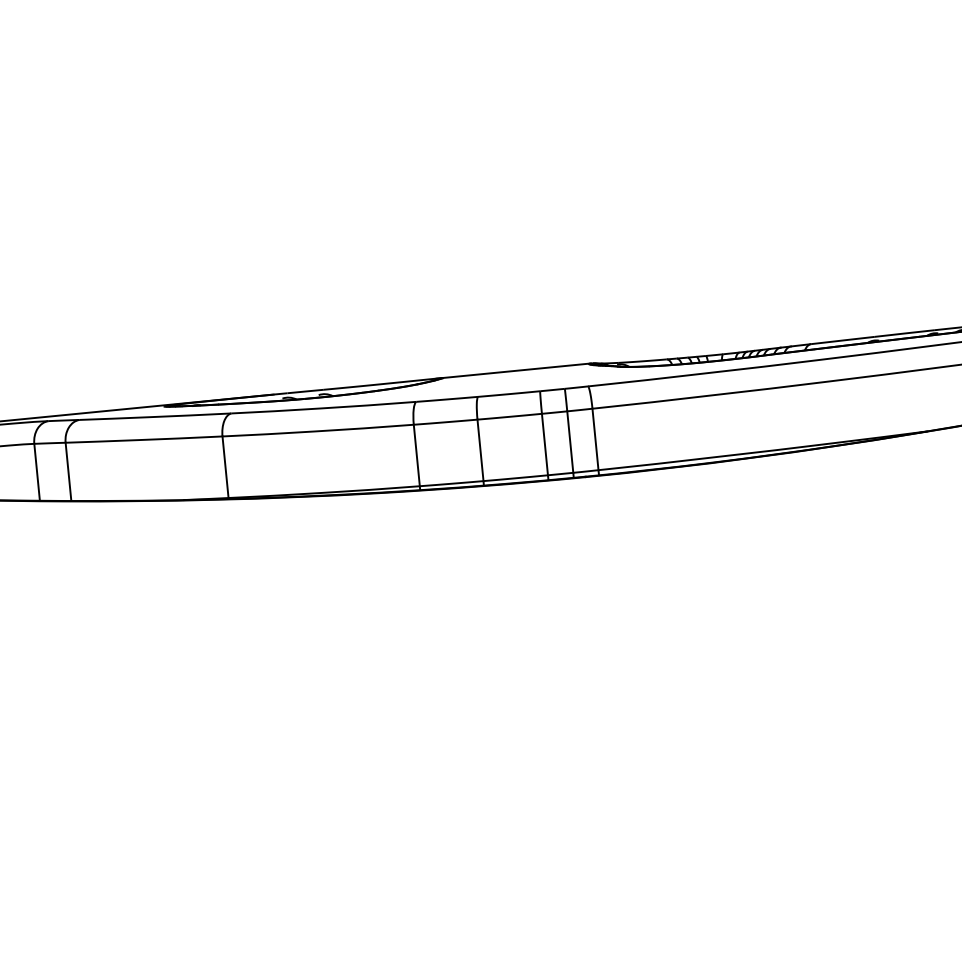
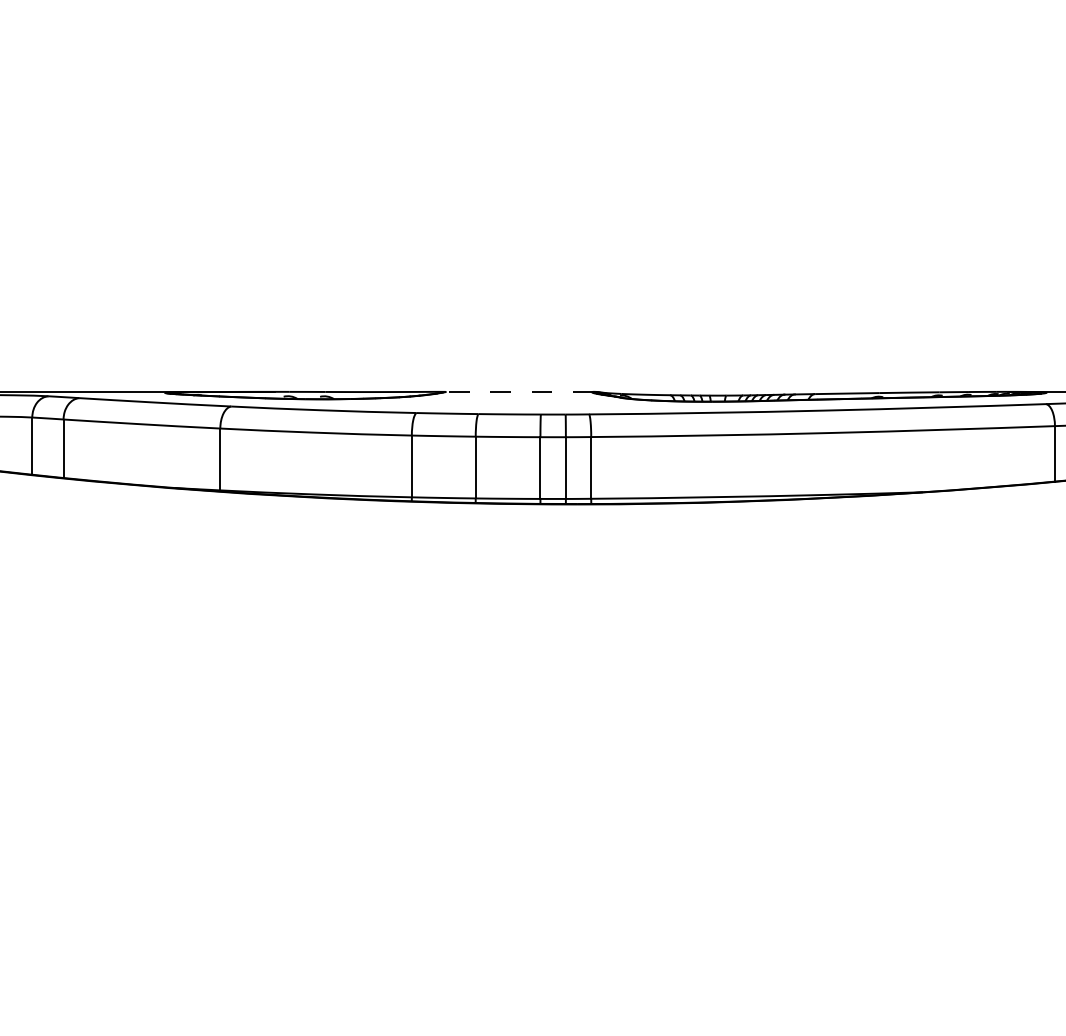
line: (512, 370) -> (515, 391), solid -> dashed

